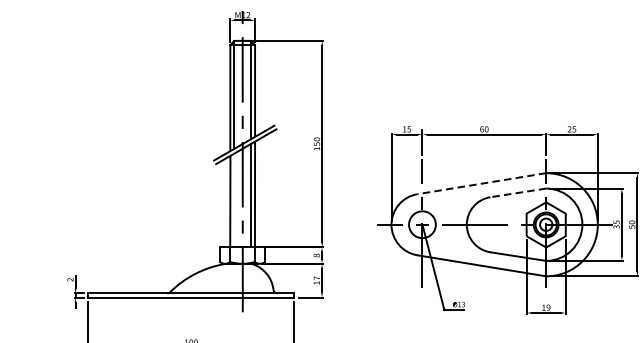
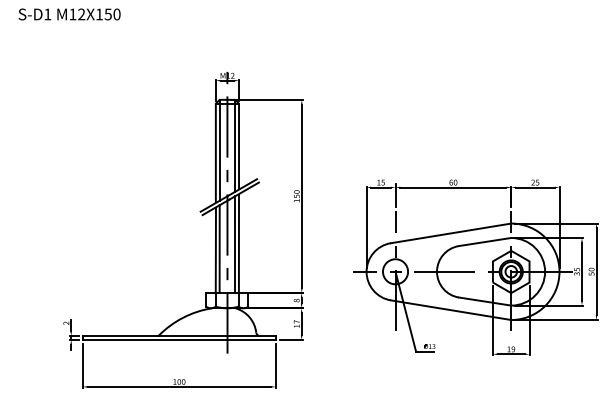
line: (481, 183) -> (450, 233), dashed -> solid
line: (517, 193) -> (484, 242), dashed -> solid
line: (234, 199) -> (219, 248), added

